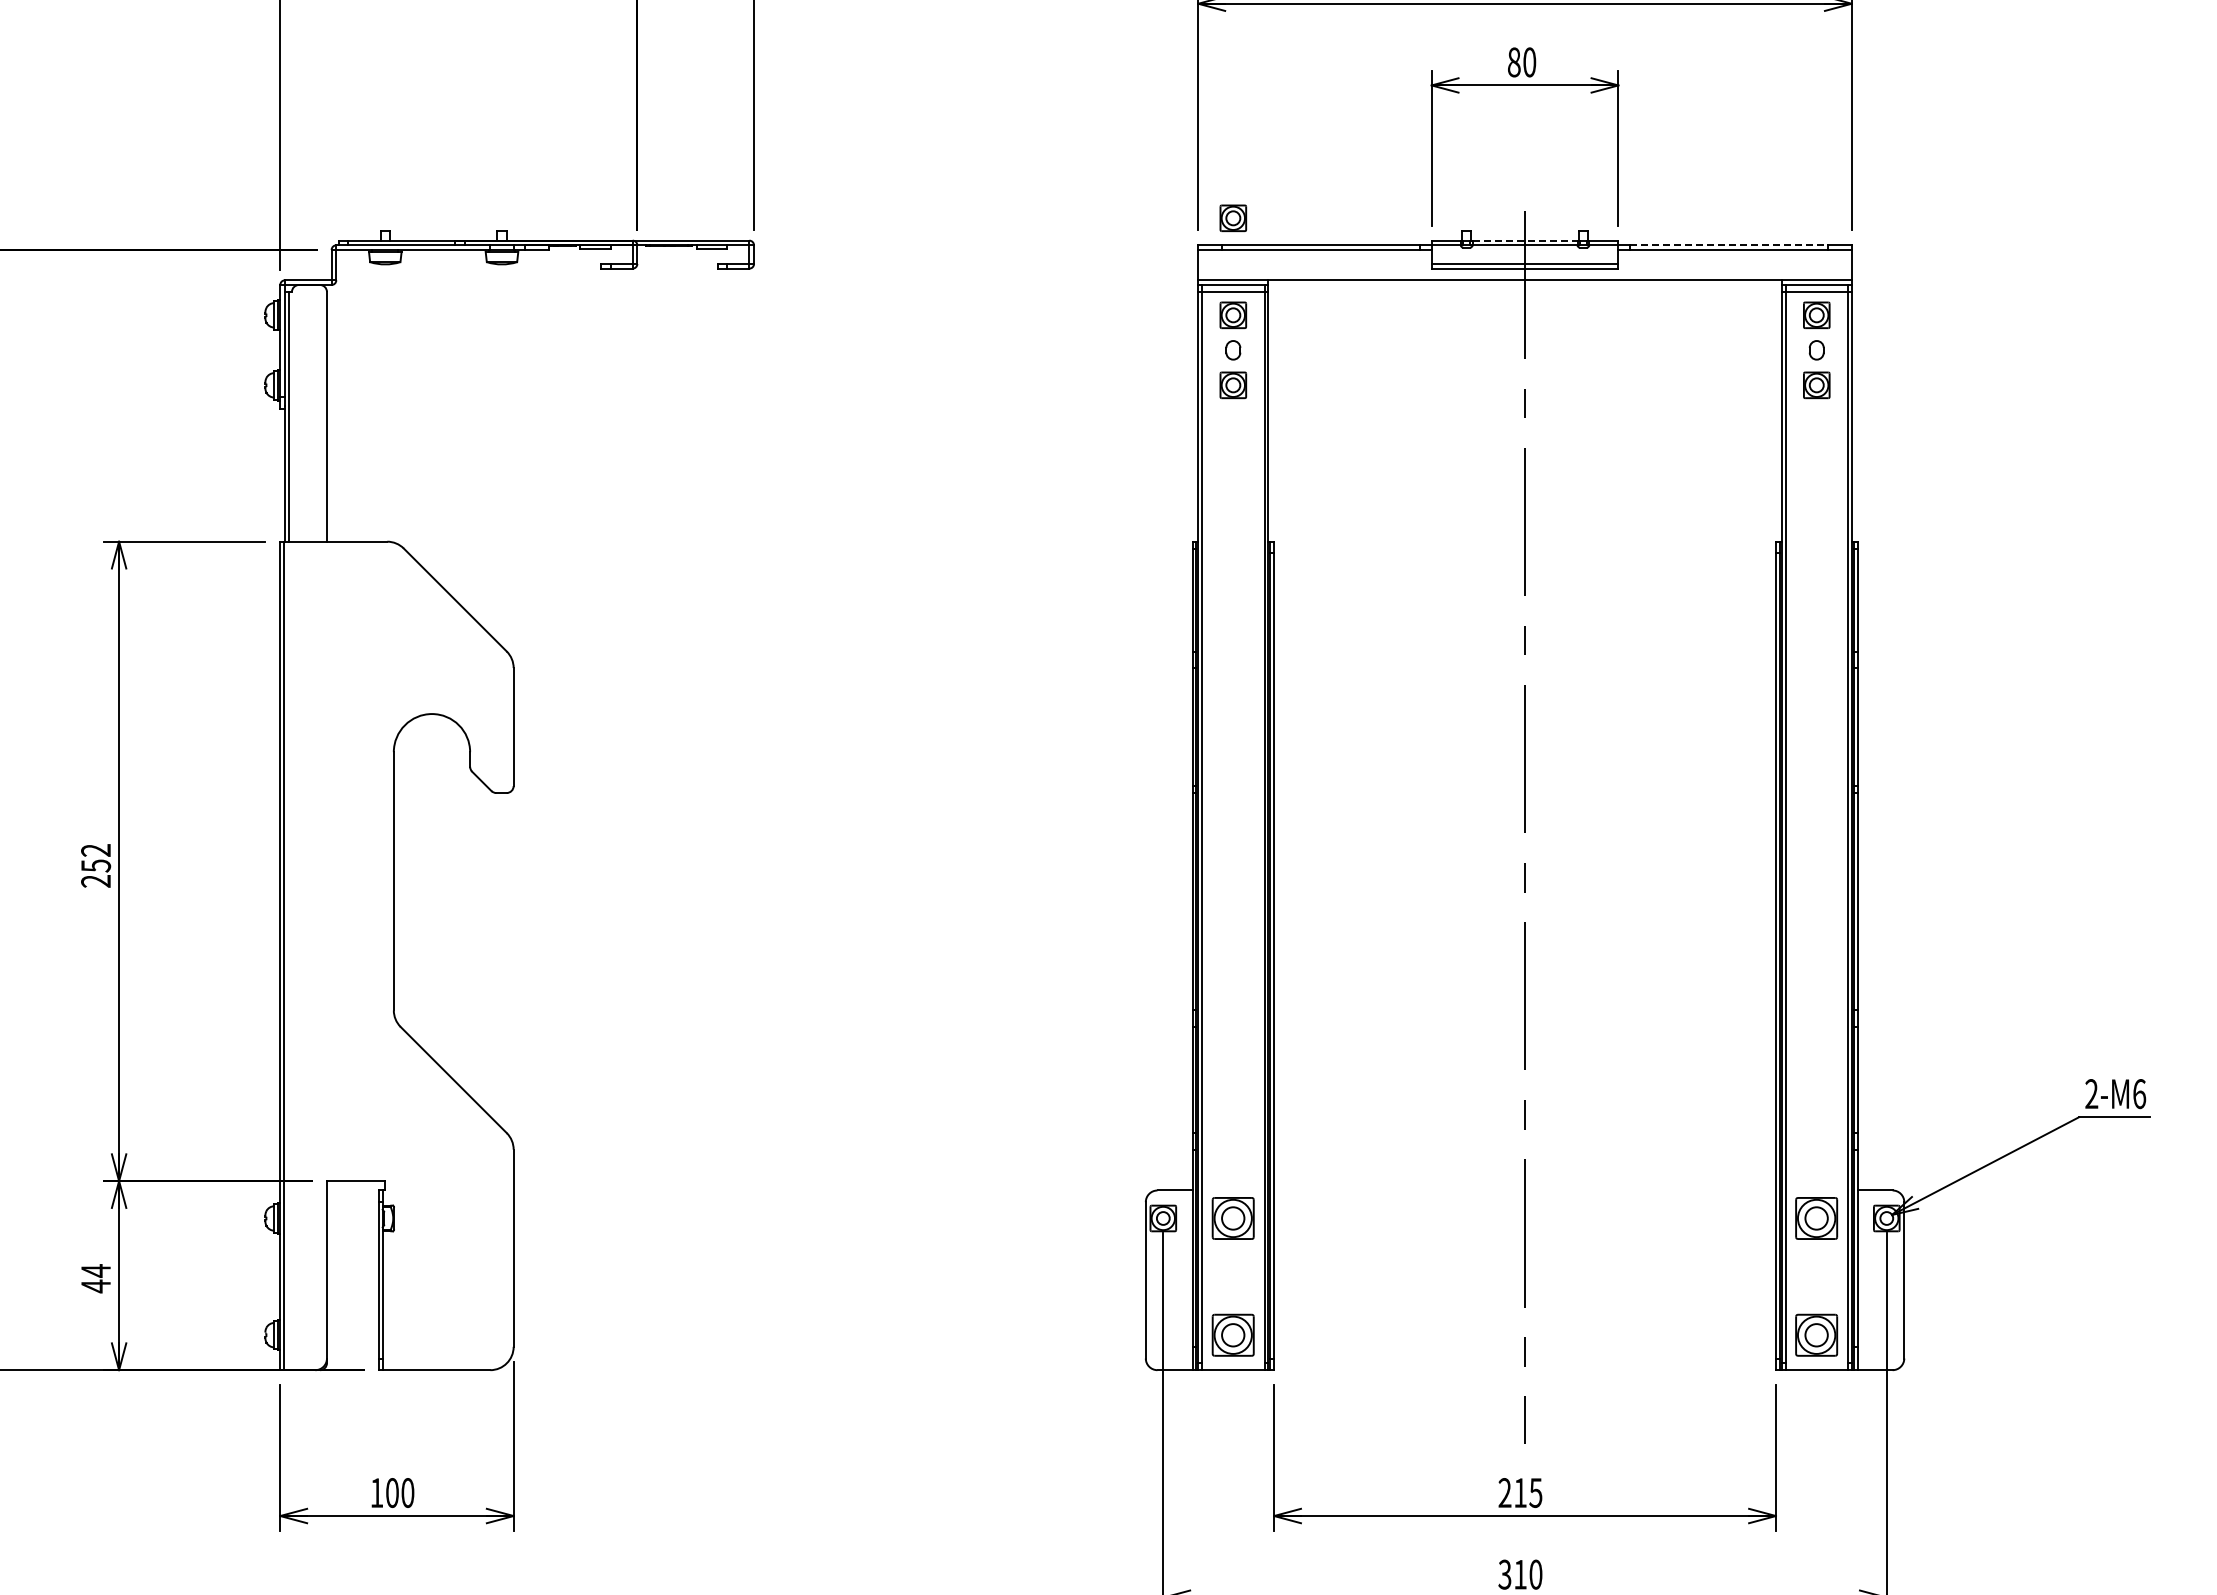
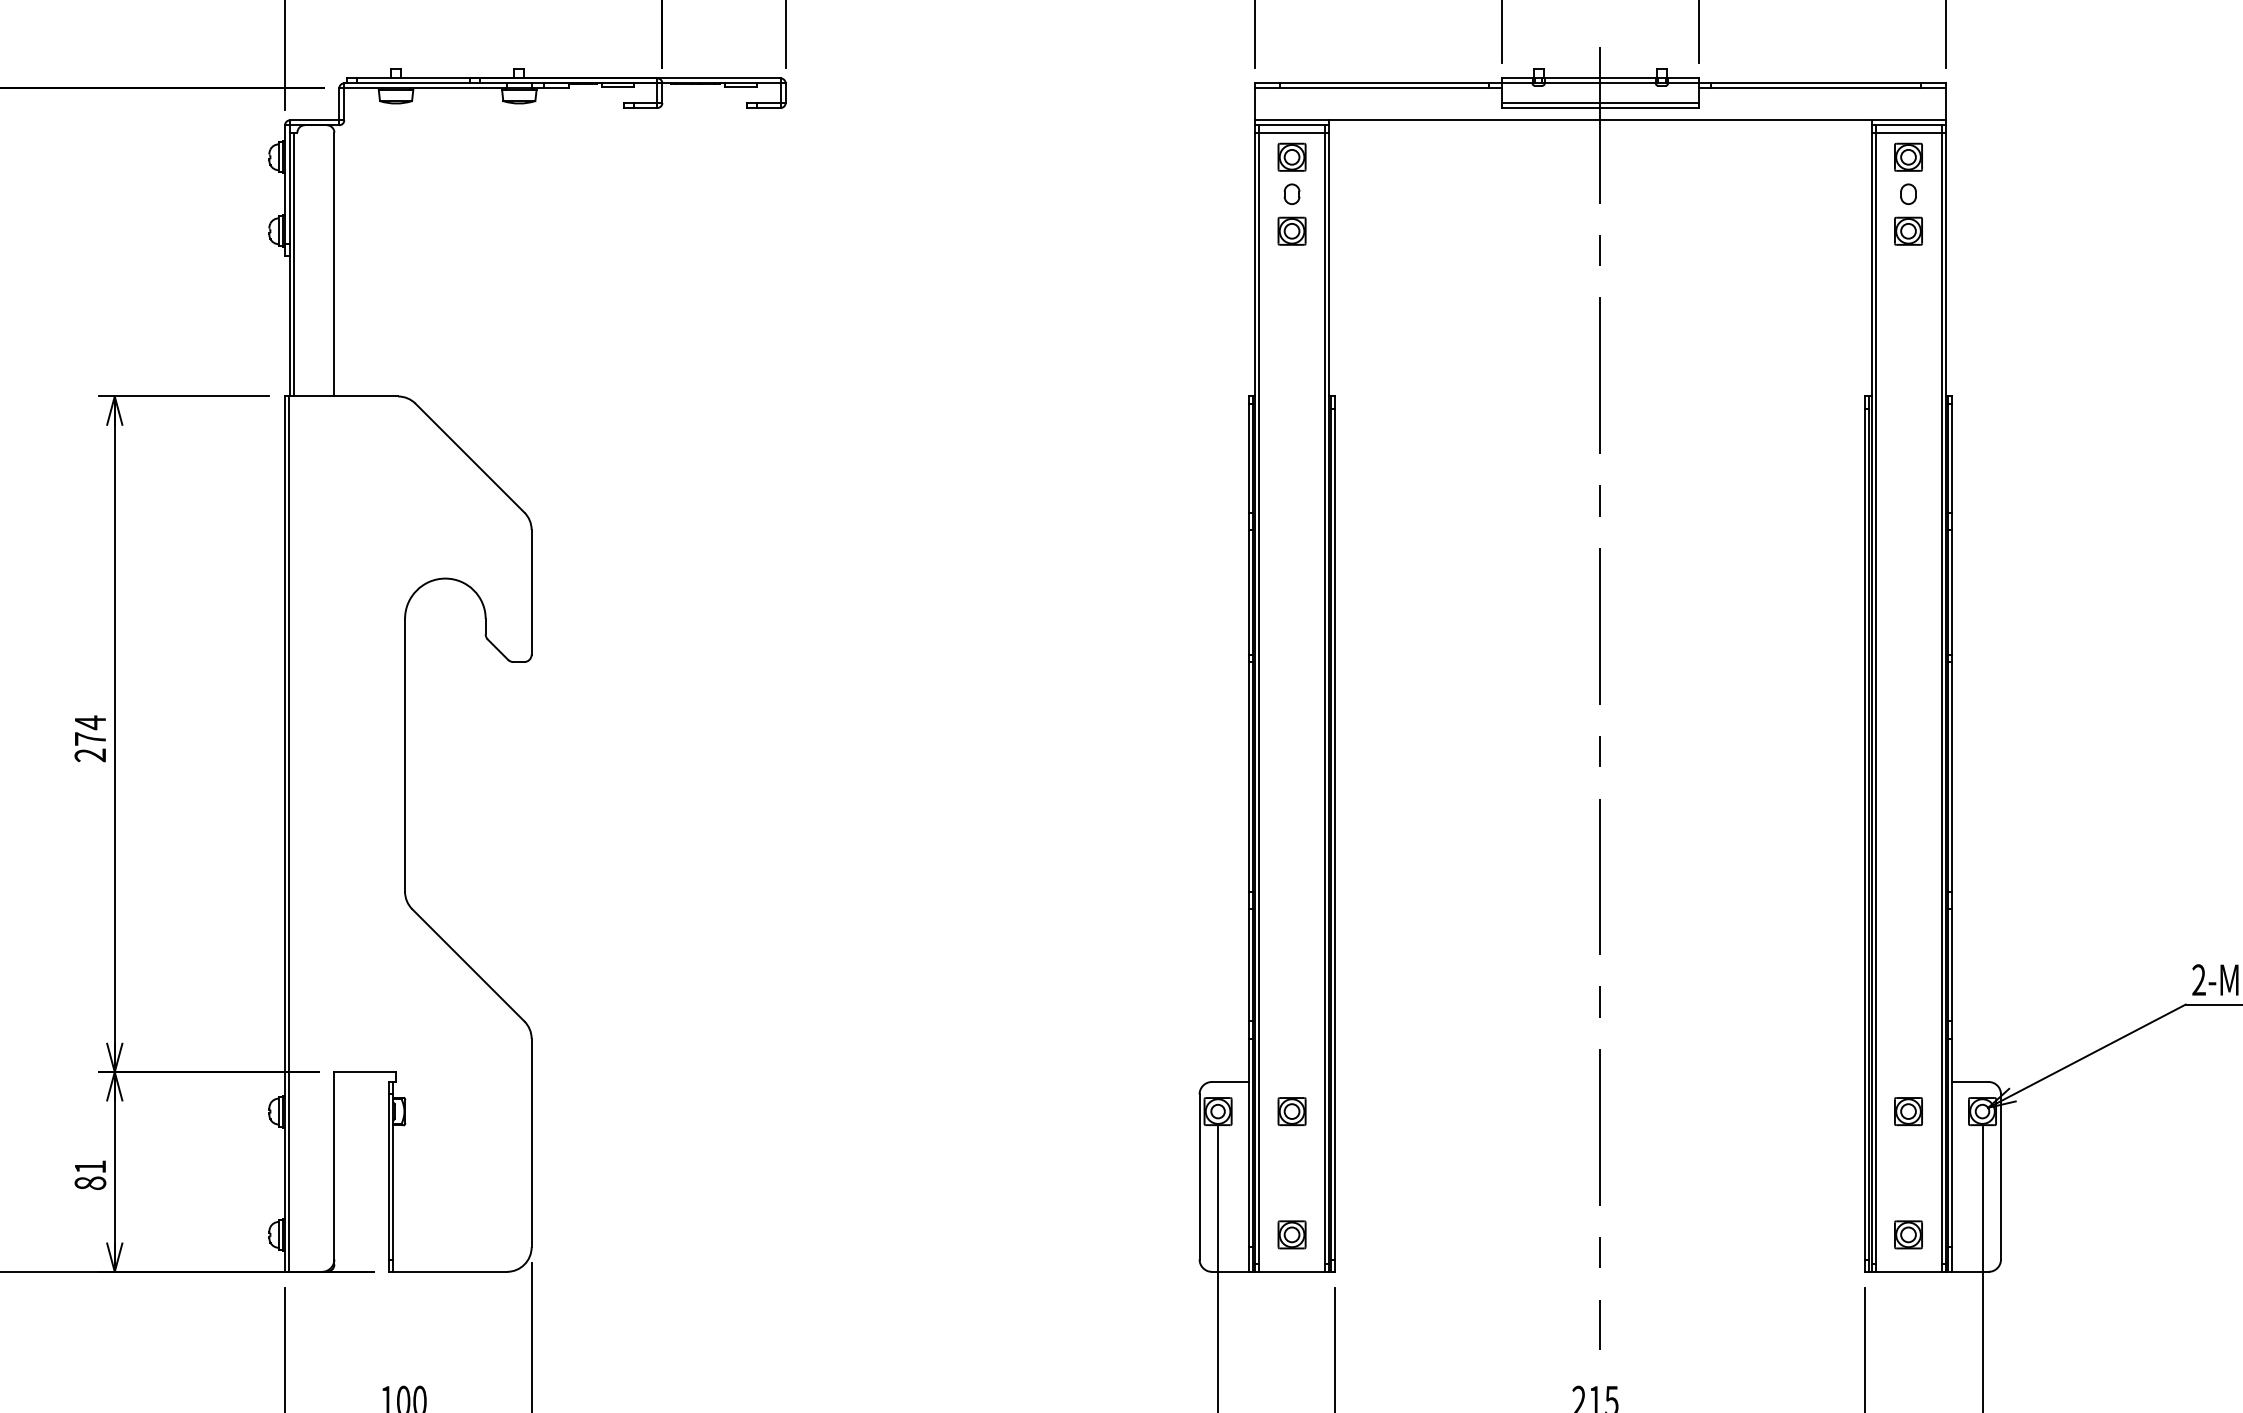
part: (1233, 218) -> (1292, 55), removed
line: (1525, 240) -> (1600, 78), dashed -> solid
line: (1729, 245) -> (1816, 83), dashed -> solid
text: (96, 857) -> (90, 730), 252 -> 274
part: (1233, 1218) -> (1292, 1111), size x0.62
part: (1816, 1218) -> (1908, 1111), size x0.62
text: (96, 1278) -> (90, 1174), 44 -> 81
part: (1233, 1334) -> (1292, 1234), size x0.62
part: (1816, 1334) -> (1908, 1234), size x0.62

